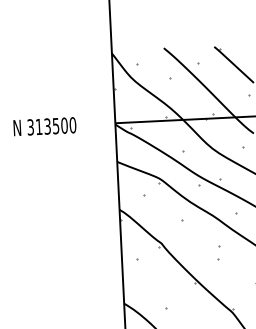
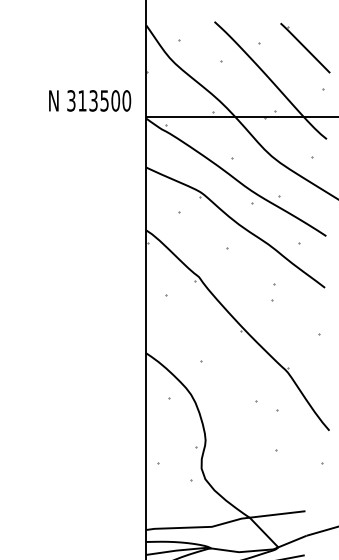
text: (45, 126) -> (90, 100), moved

